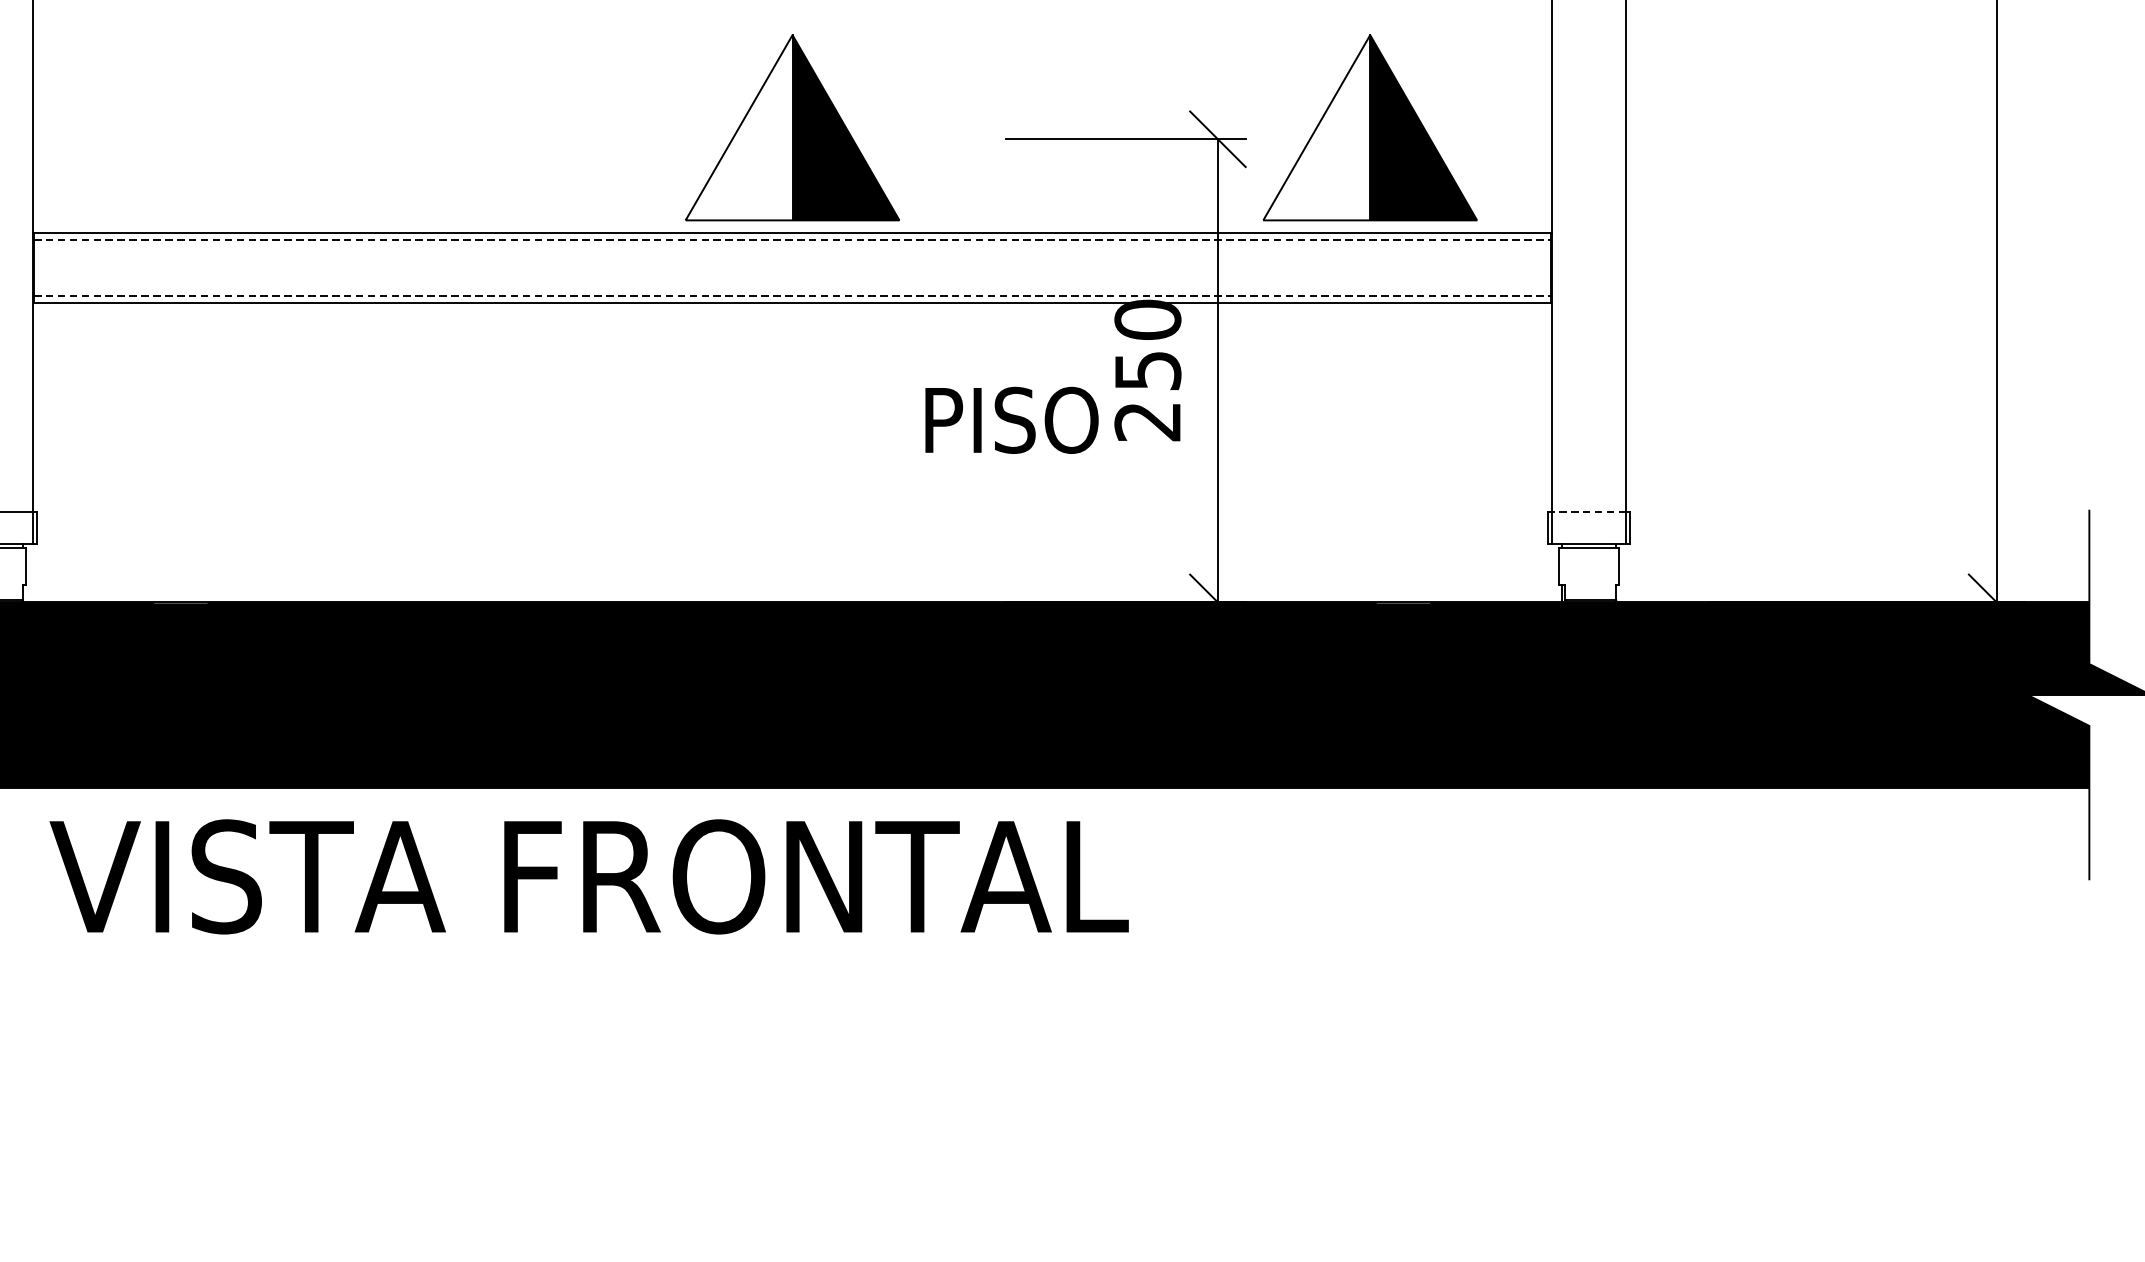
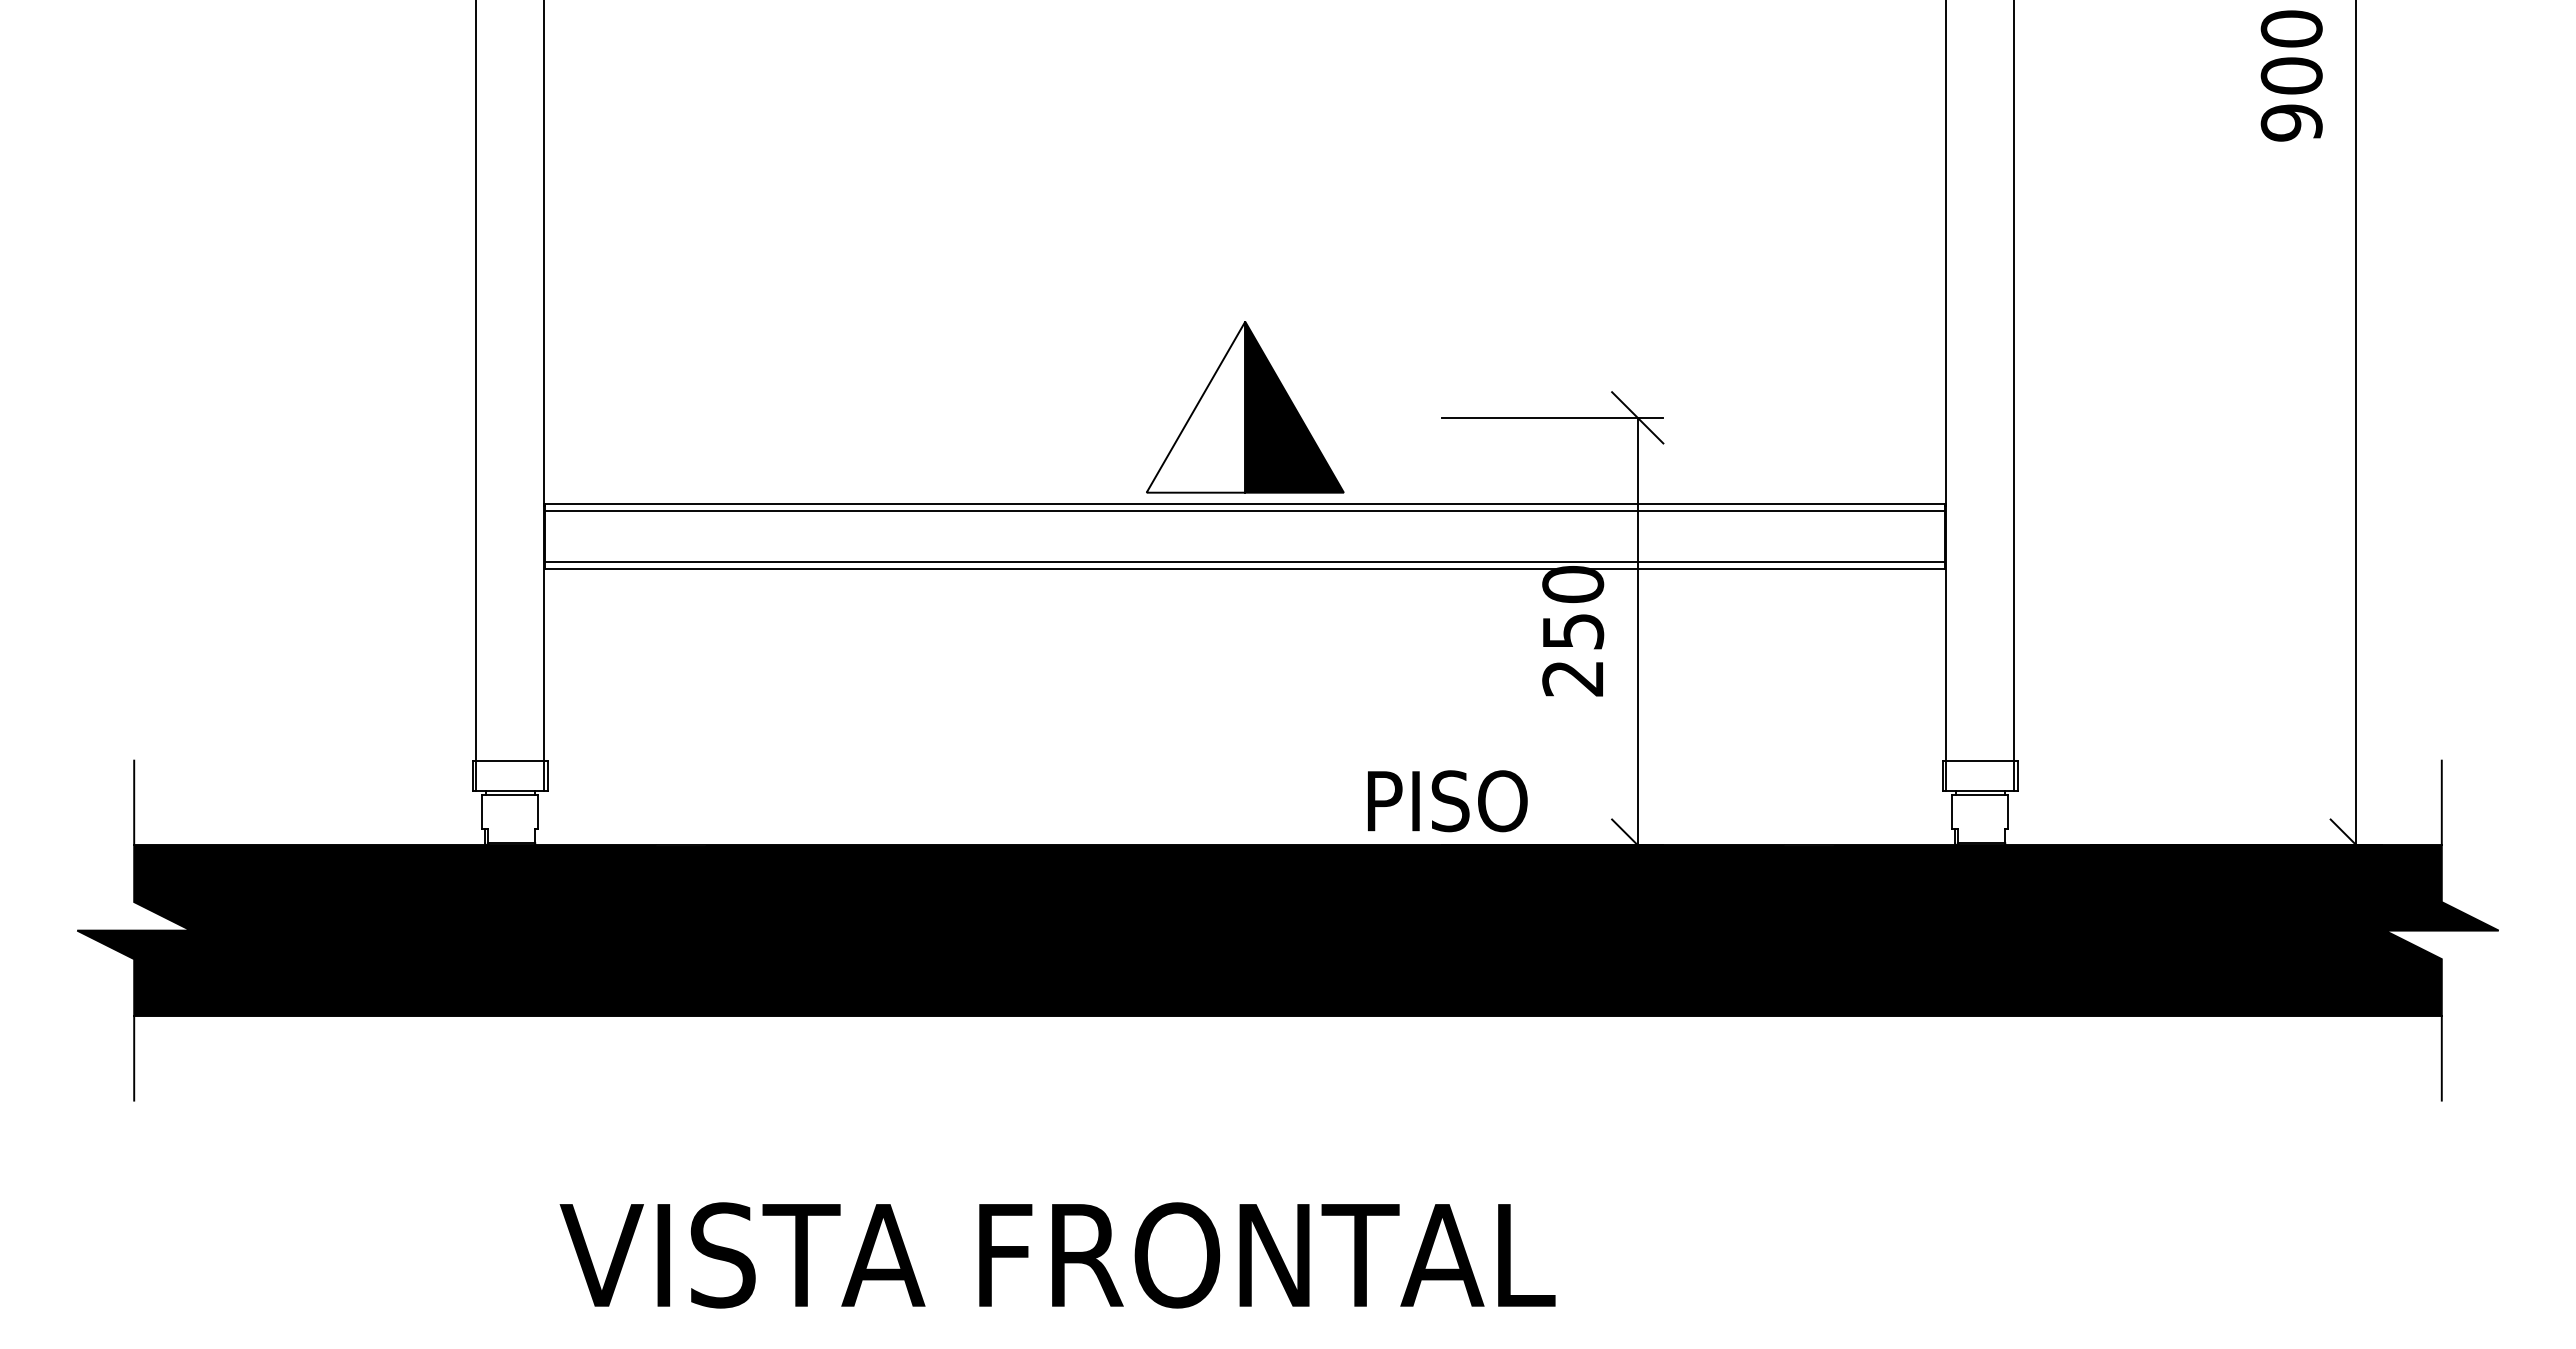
part: (1370, 128) -> (1778, 407), removed
line: (792, 239) -> (1245, 510), dashed -> solid
line: (792, 296) -> (1245, 562), dashed -> solid
text: (1011, 420) -> (1447, 801), moved
line: (1588, 511) -> (1979, 761), dashed -> solid
text: (589, 876) -> (1057, 1255), moved

